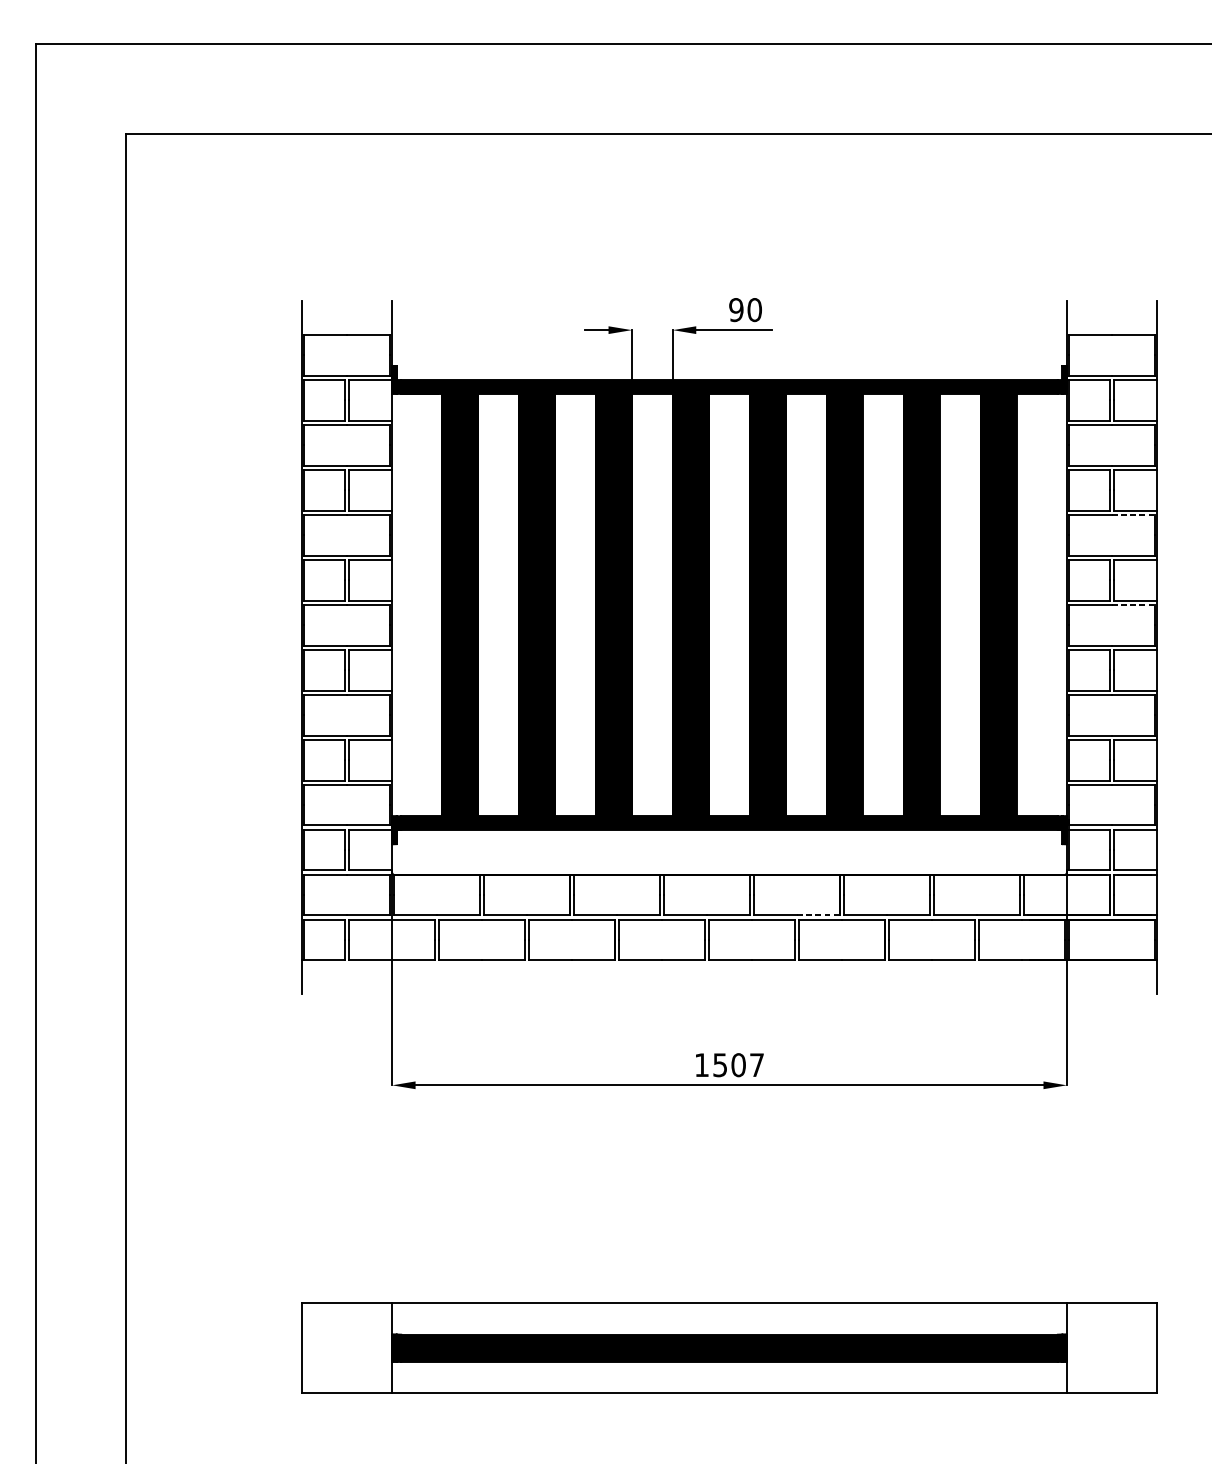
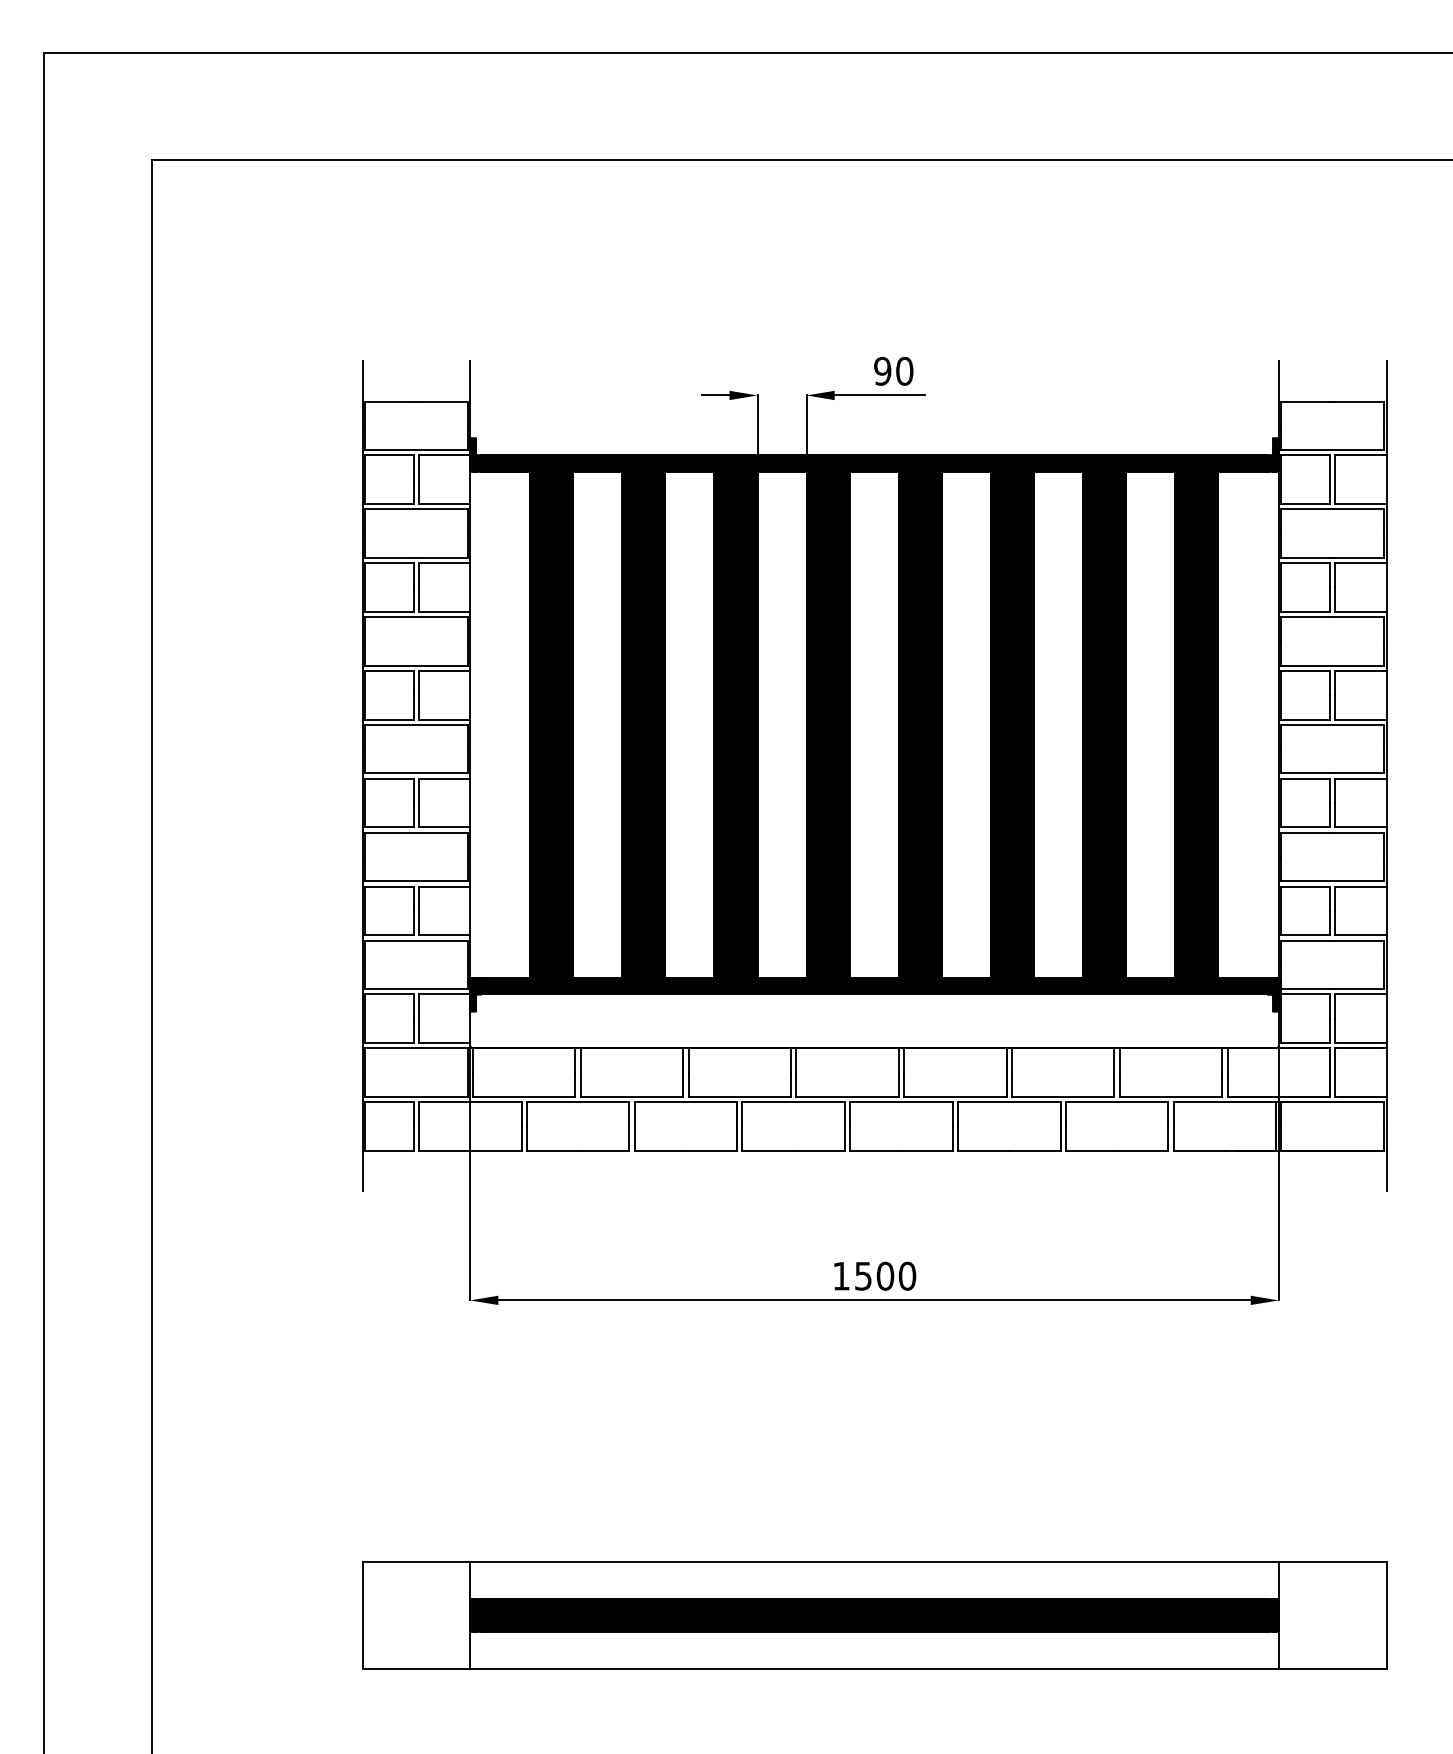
line: (1133, 515) -> (1358, 617), dashed -> solid
line: (1133, 604) -> (1358, 724), dashed -> solid
line: (817, 915) -> (980, 1096), dashed -> solid
text: (757, 1064) -> (907, 1275), 1507 -> 1500

